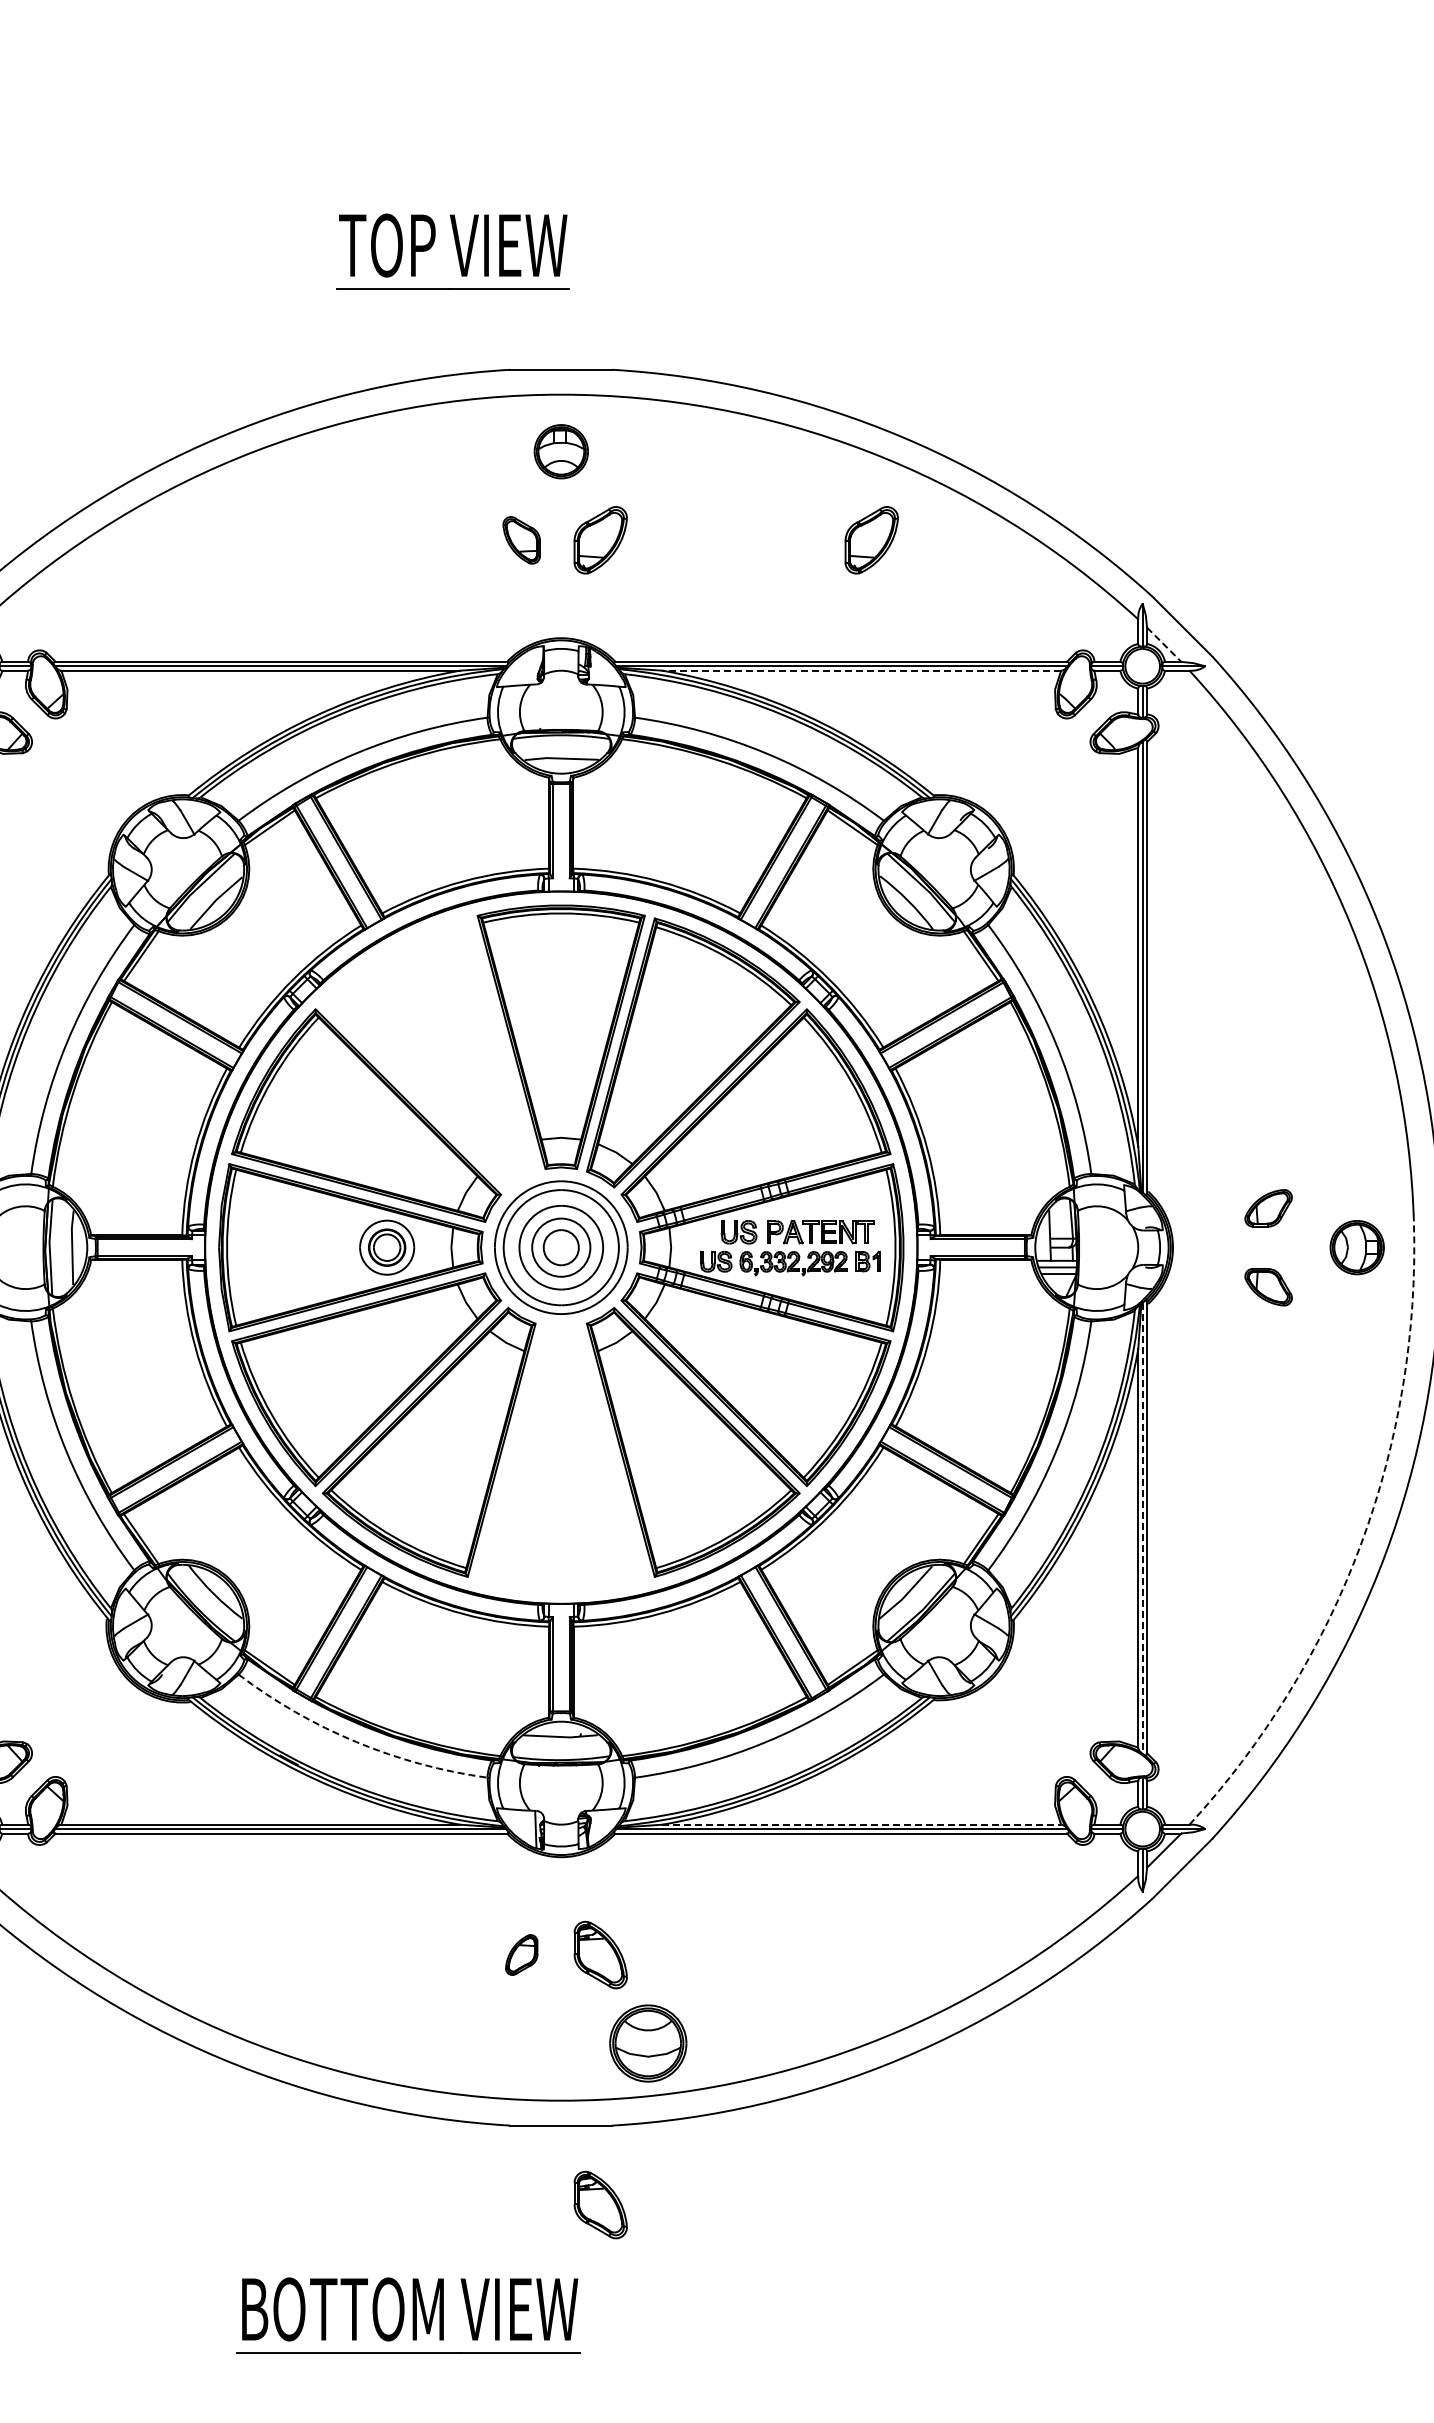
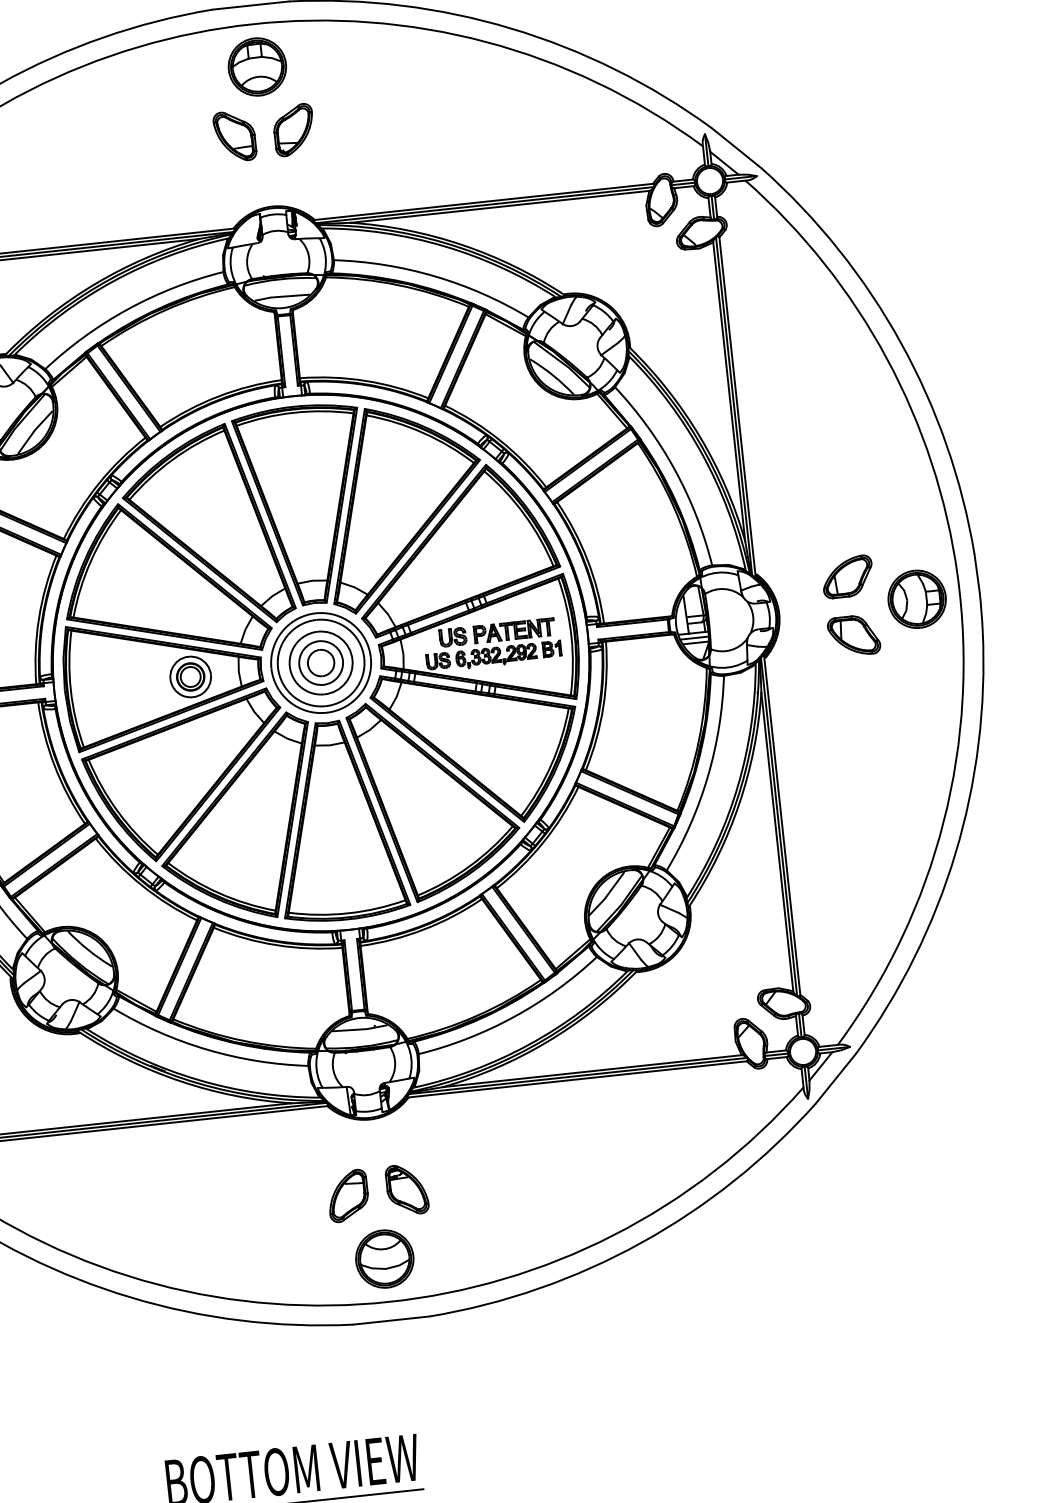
part: (561, 451) -> (257, 66), size x1.43
part: (521, 540) -> (234, 136), size x1.43
part: (871, 540) -> (496, 108), removed
line: (1164, 645) -> (724, 163), dashed -> solid
line: (861, 670) -> (499, 206), dashed -> solid
part: (429, 1052) -> (206, 527), added
part: (1268, 1208) -> (847, 577), size x1.43
part: (1357, 1247) -> (917, 599), size x1.43
part: (1268, 1287) -> (853, 636), size x1.43
part: (560, 1457) -> (337, 820), added
line: (1142, 1528) -> (778, 826), dashed -> solid
arc: (1360, 1544) -> (943, 821), dashed -> solid
arc: (356, 1742) -> (207, 1050), dashed -> solid
line: (862, 1824) -> (592, 1070), dashed -> solid
part: (521, 1954) -> (347, 1195), size x1.67
part: (648, 2043) -> (384, 1259), moved
part: (600, 2204) -> (427, 1376), removed

